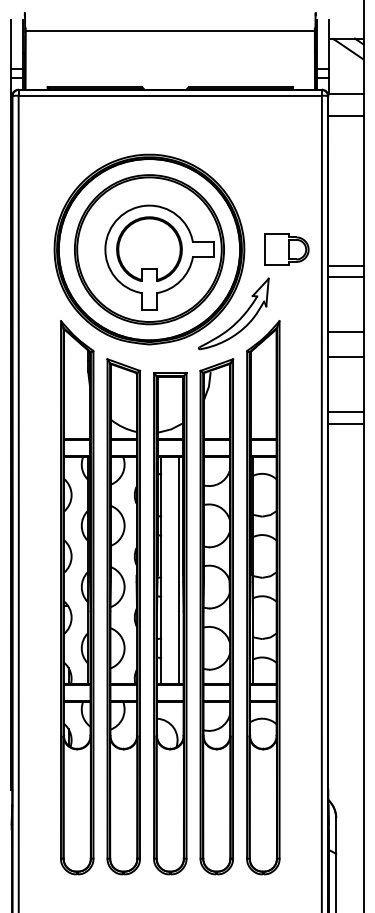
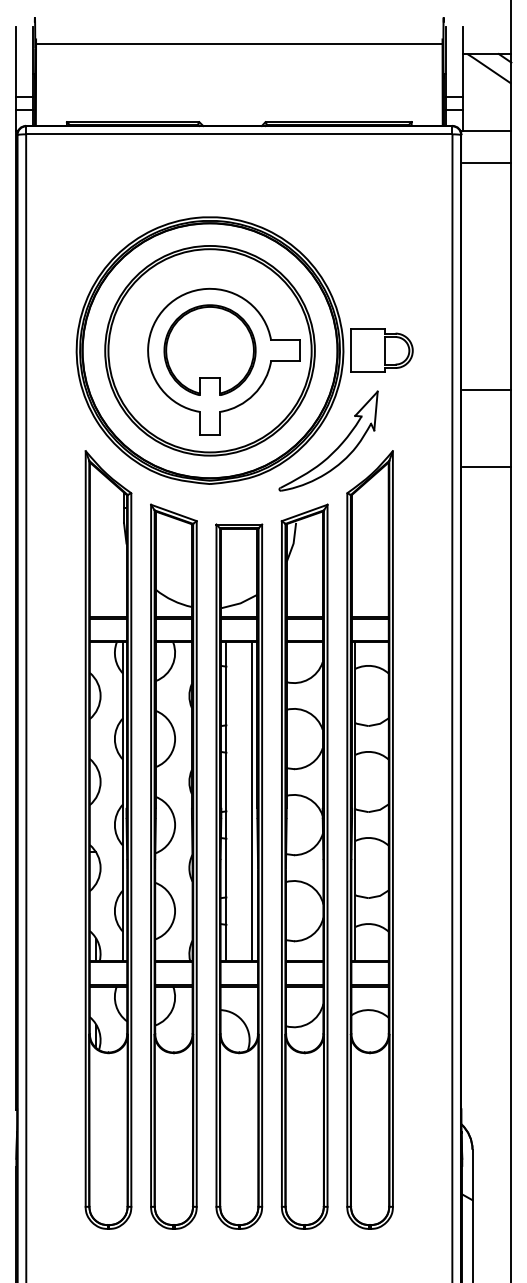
part: (286, 249) -> (381, 350), moved
line: (346, 265) -> (487, 373), removed
line: (346, 356) -> (487, 501), removed
line: (346, 411) -> (487, 578), removed
line: (346, 424) -> (487, 596), removed

